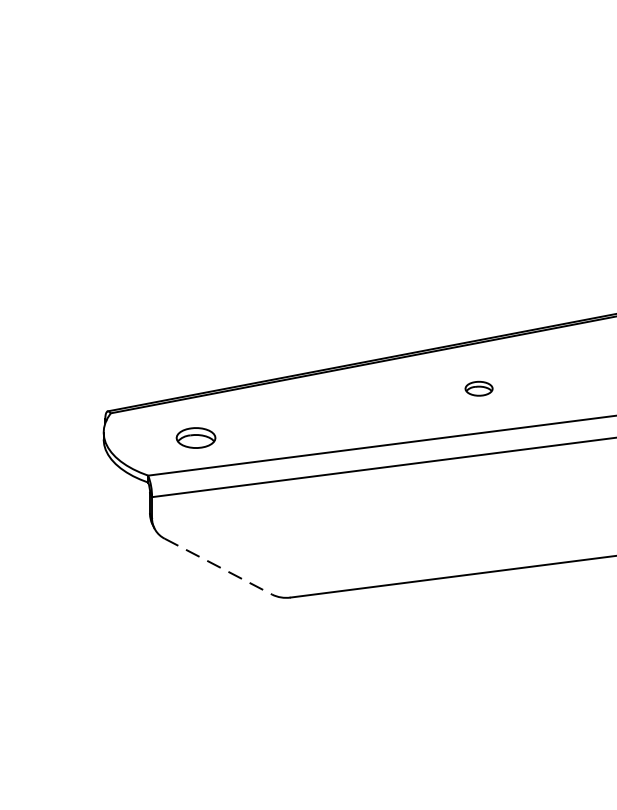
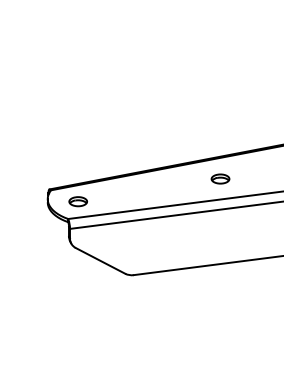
part: (479, 387) -> (220, 178), size x1.43
part: (194, 437) -> (77, 201), moved
line: (218, 565) -> (100, 260), dashed -> solid

